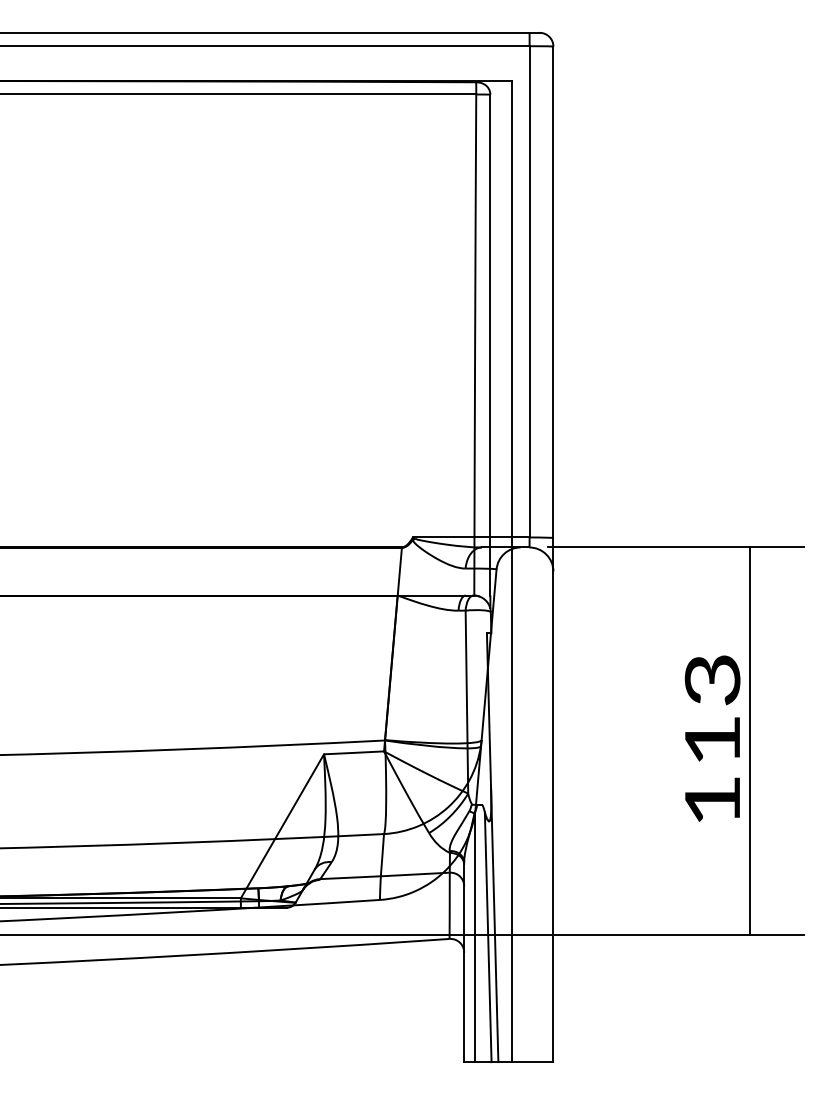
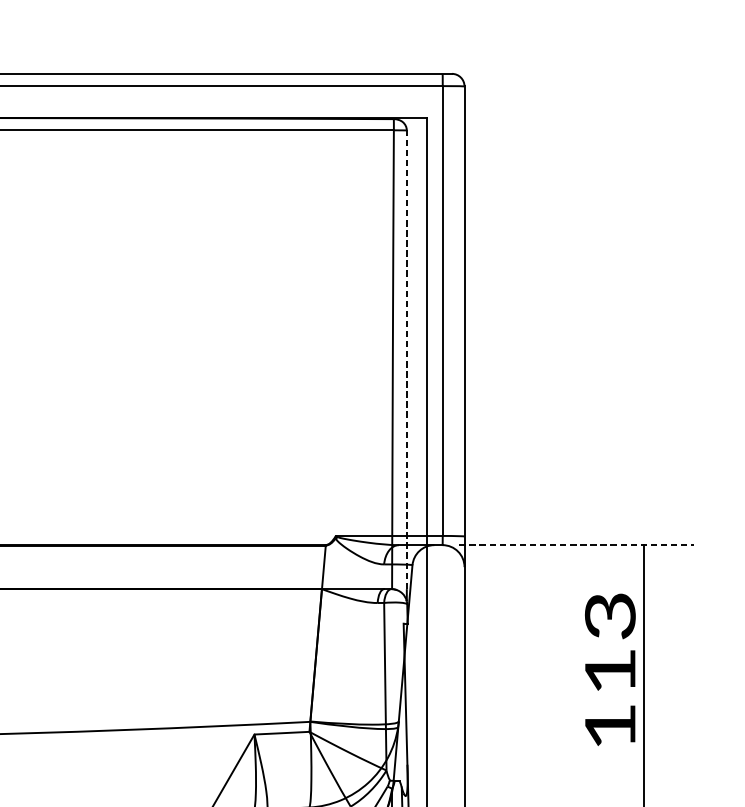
line: (490, 344) -> (406, 359), solid -> dashed
line: (676, 547) -> (577, 545), solid -> dashed
text: (712, 738) -> (610, 669), moved

